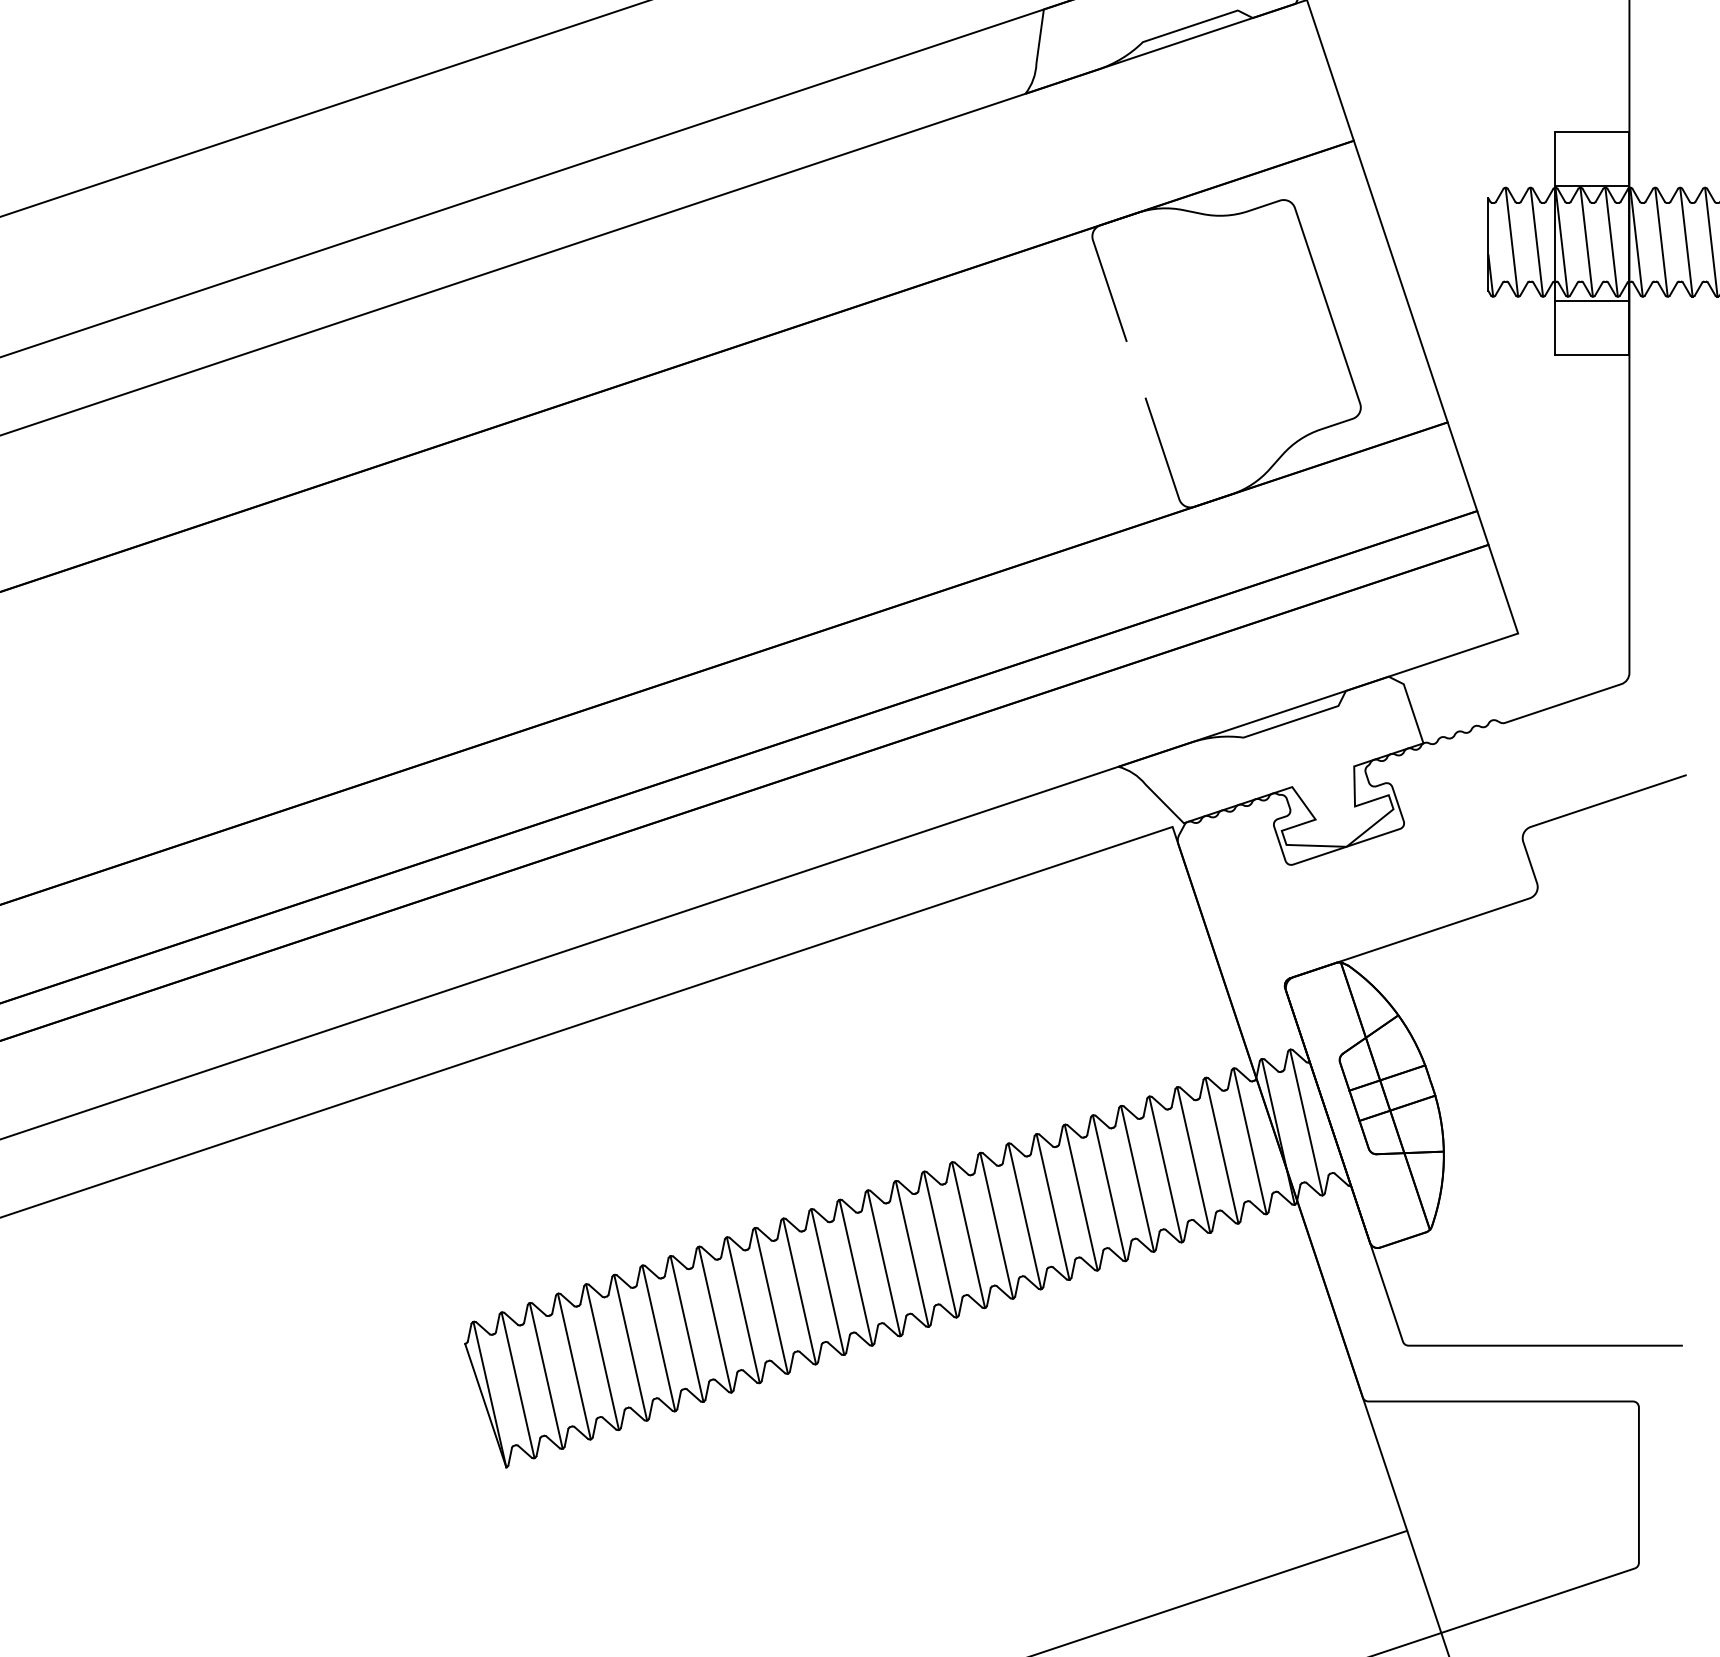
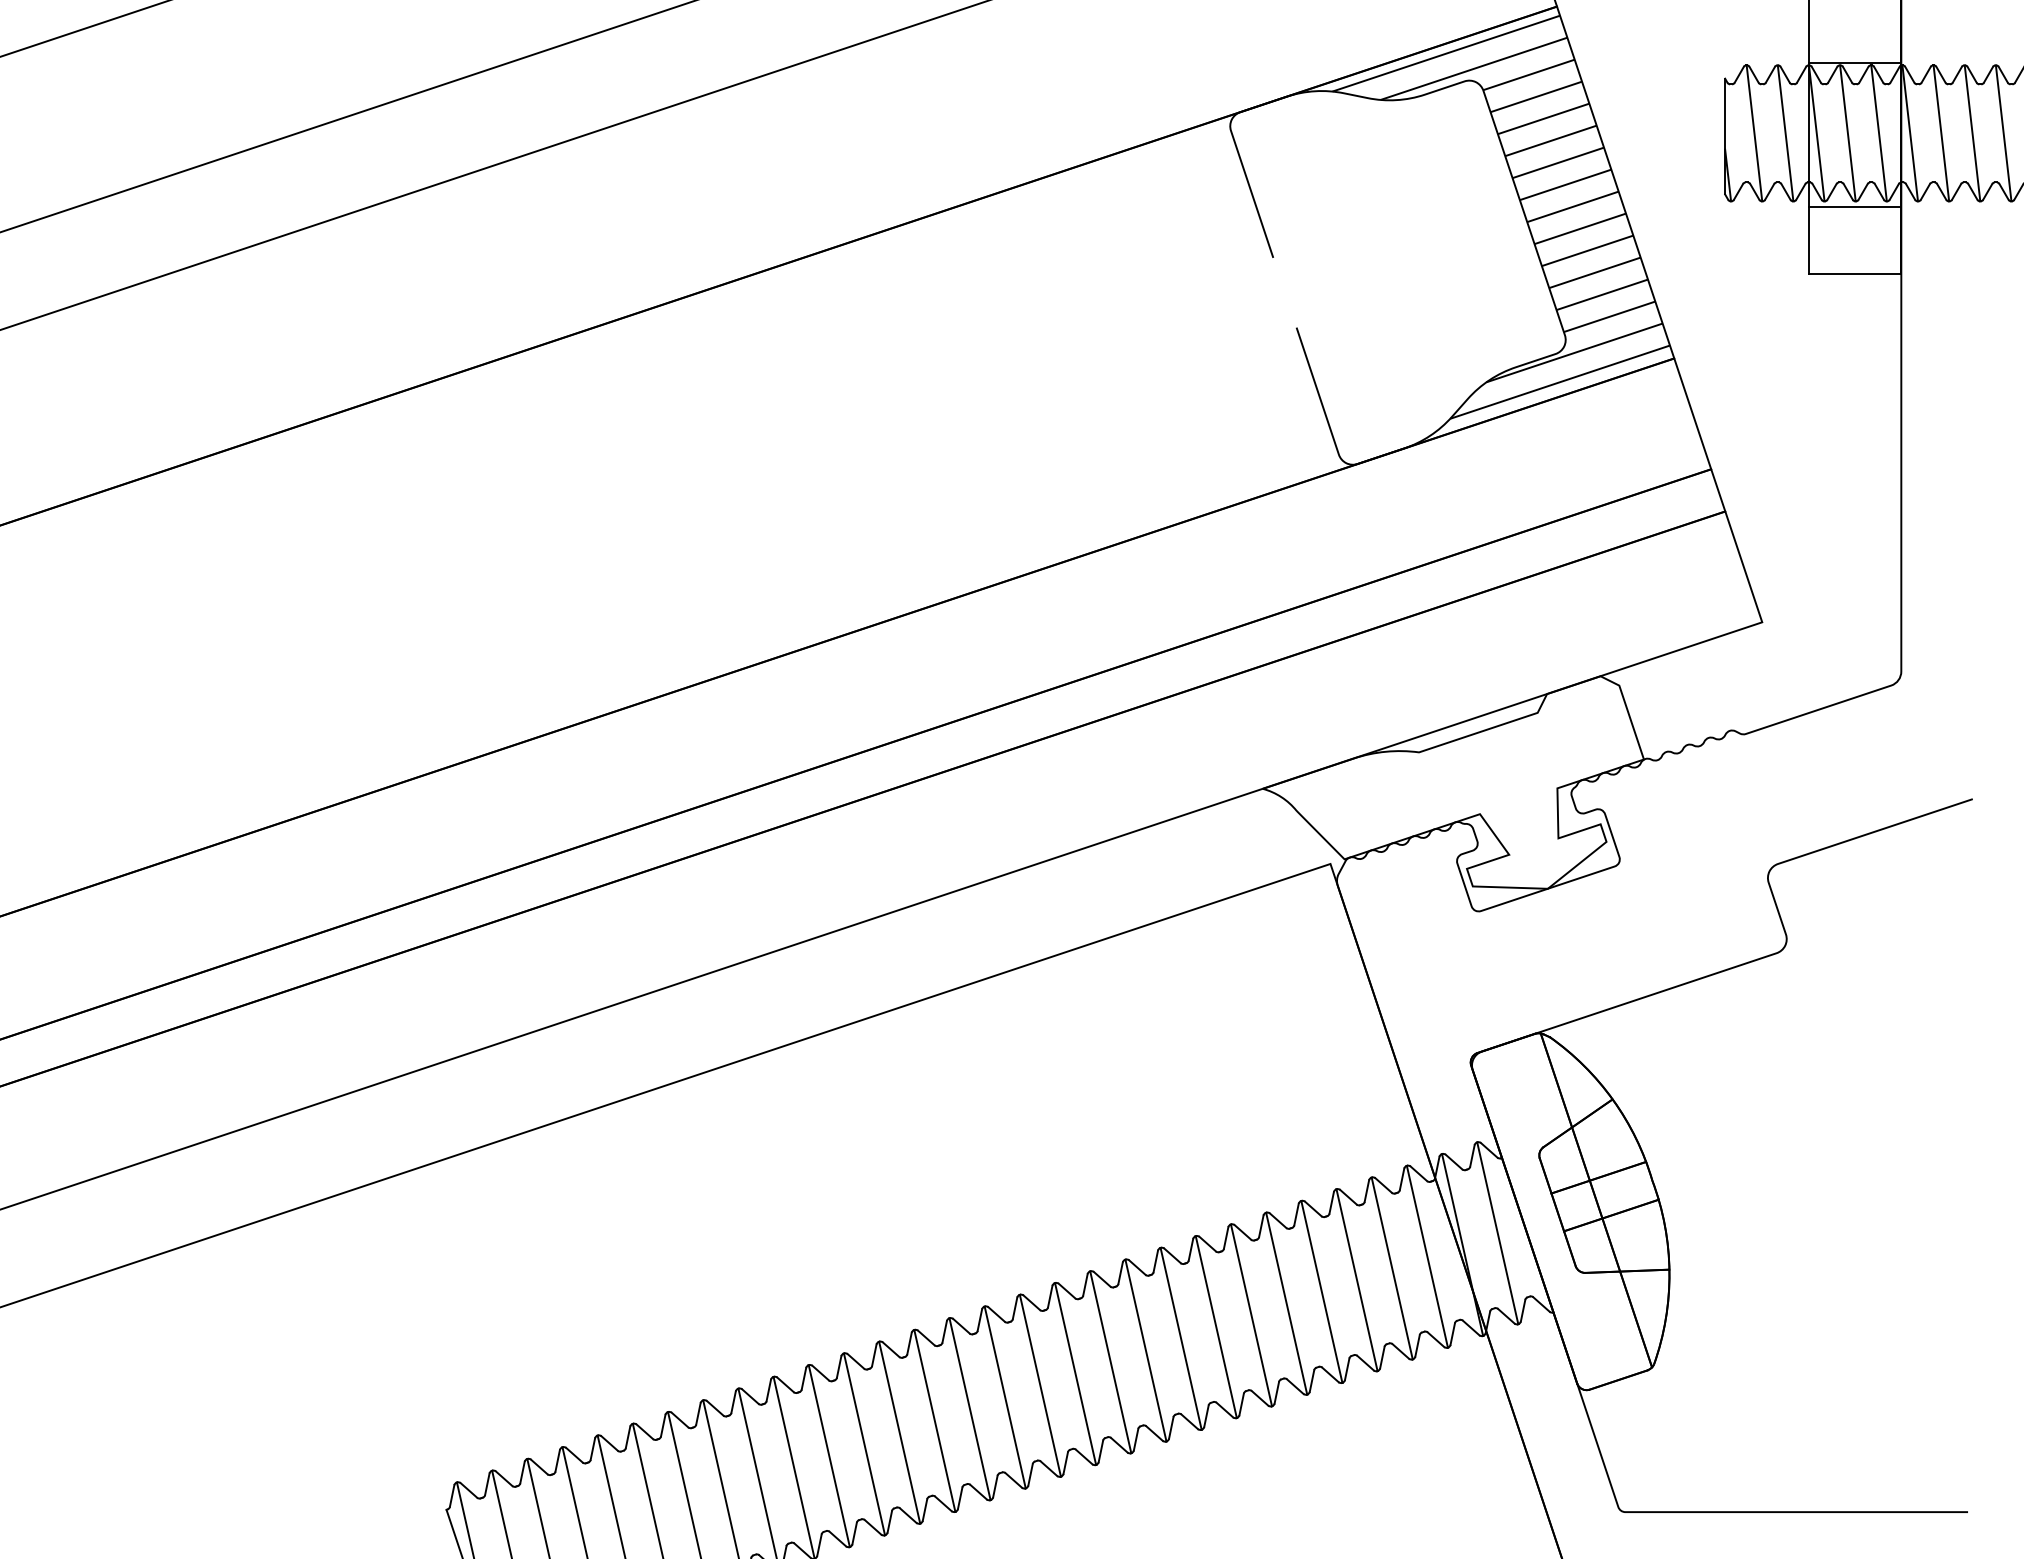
hatch: (1309, 309) -> (1501, 217), added

